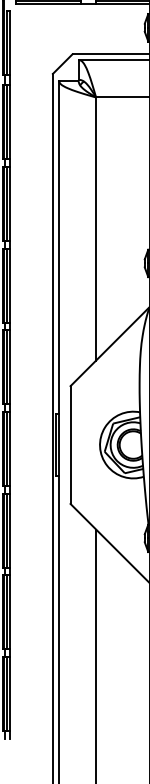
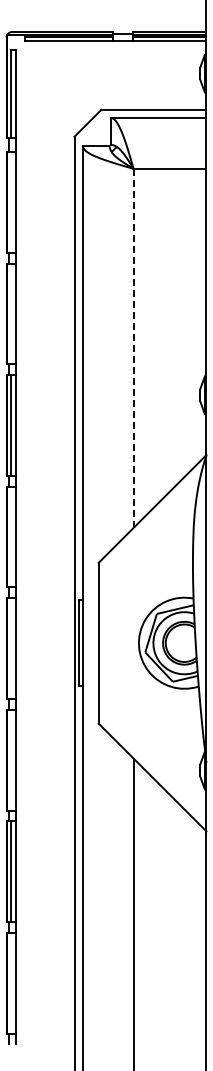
line: (6, 122) -> (11, 202), removed
line: (6, 203) -> (11, 313), removed
line: (96, 229) -> (133, 348), solid -> dashed
line: (6, 366) -> (11, 536), removed
line: (6, 448) -> (11, 648), removed
line: (6, 530) -> (11, 759), removed
line: (6, 693) -> (11, 982), removed

